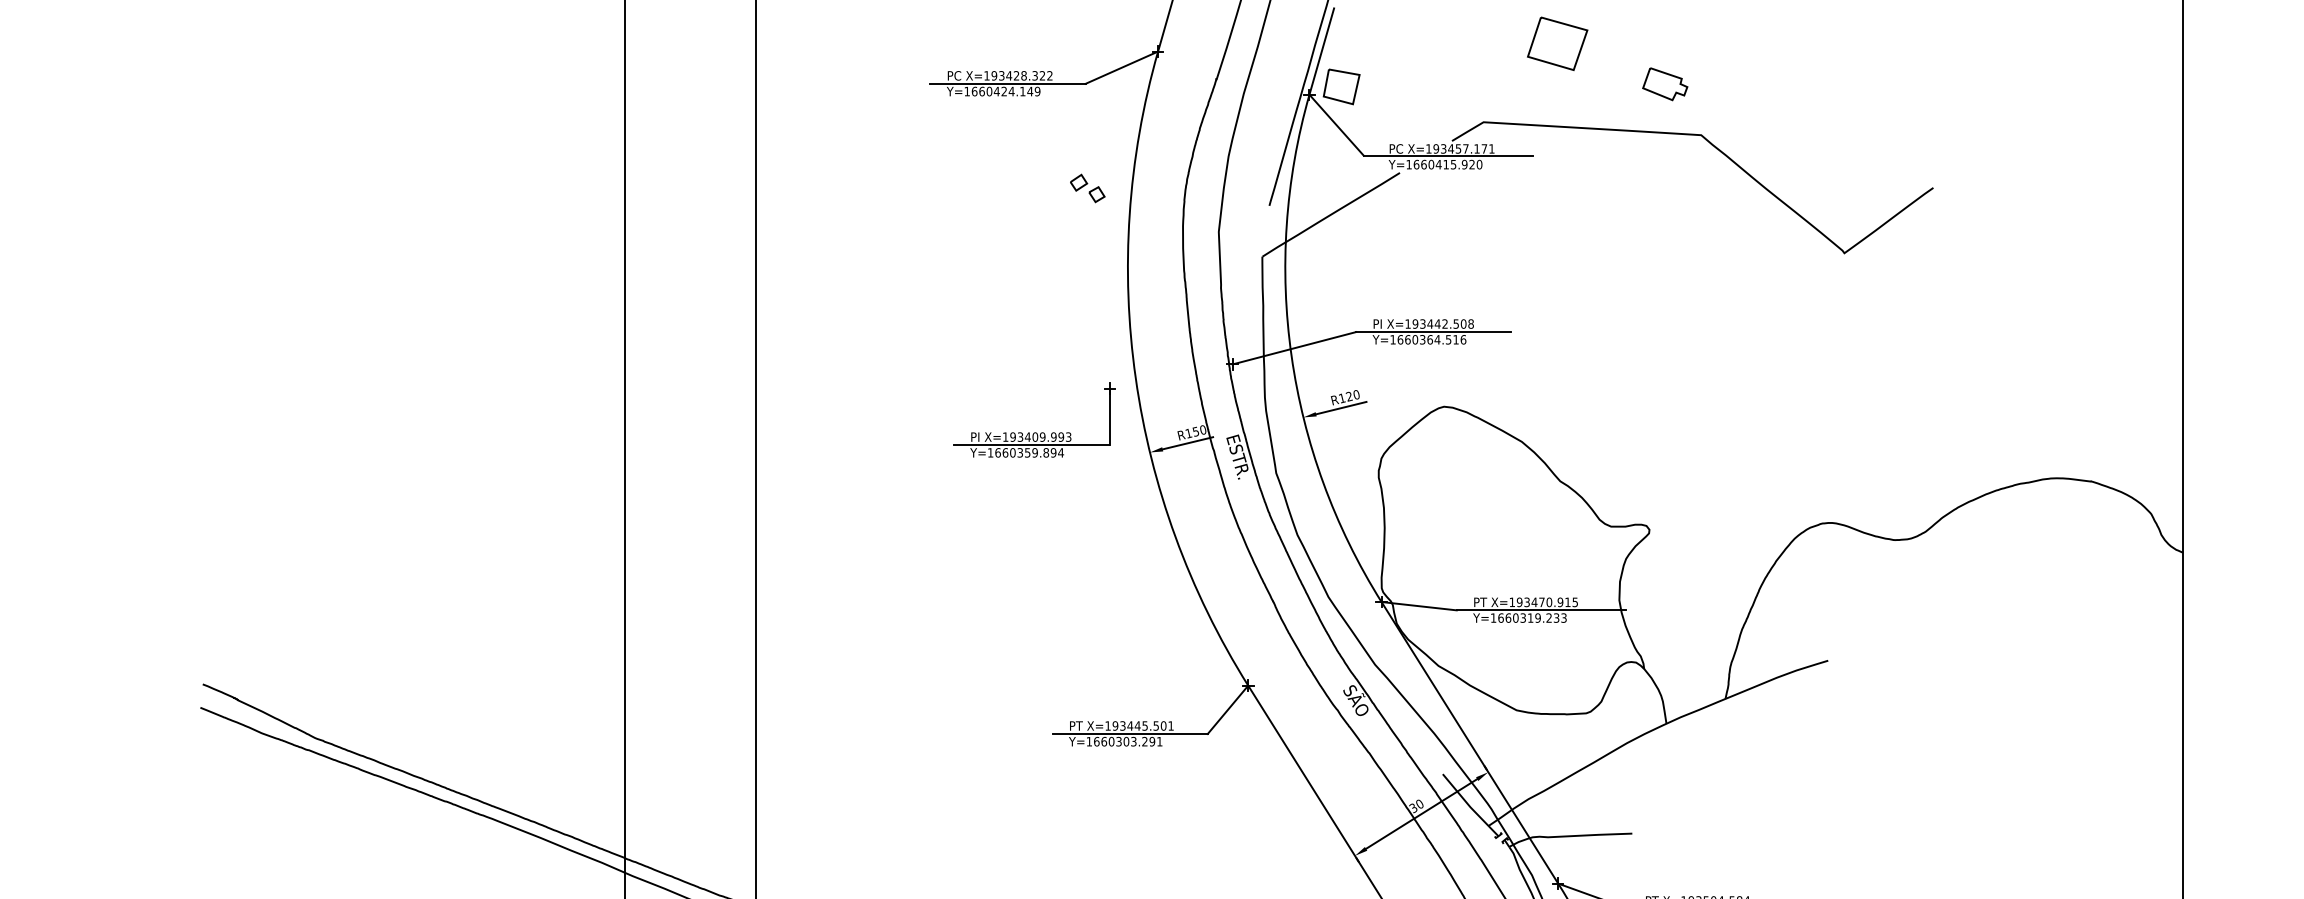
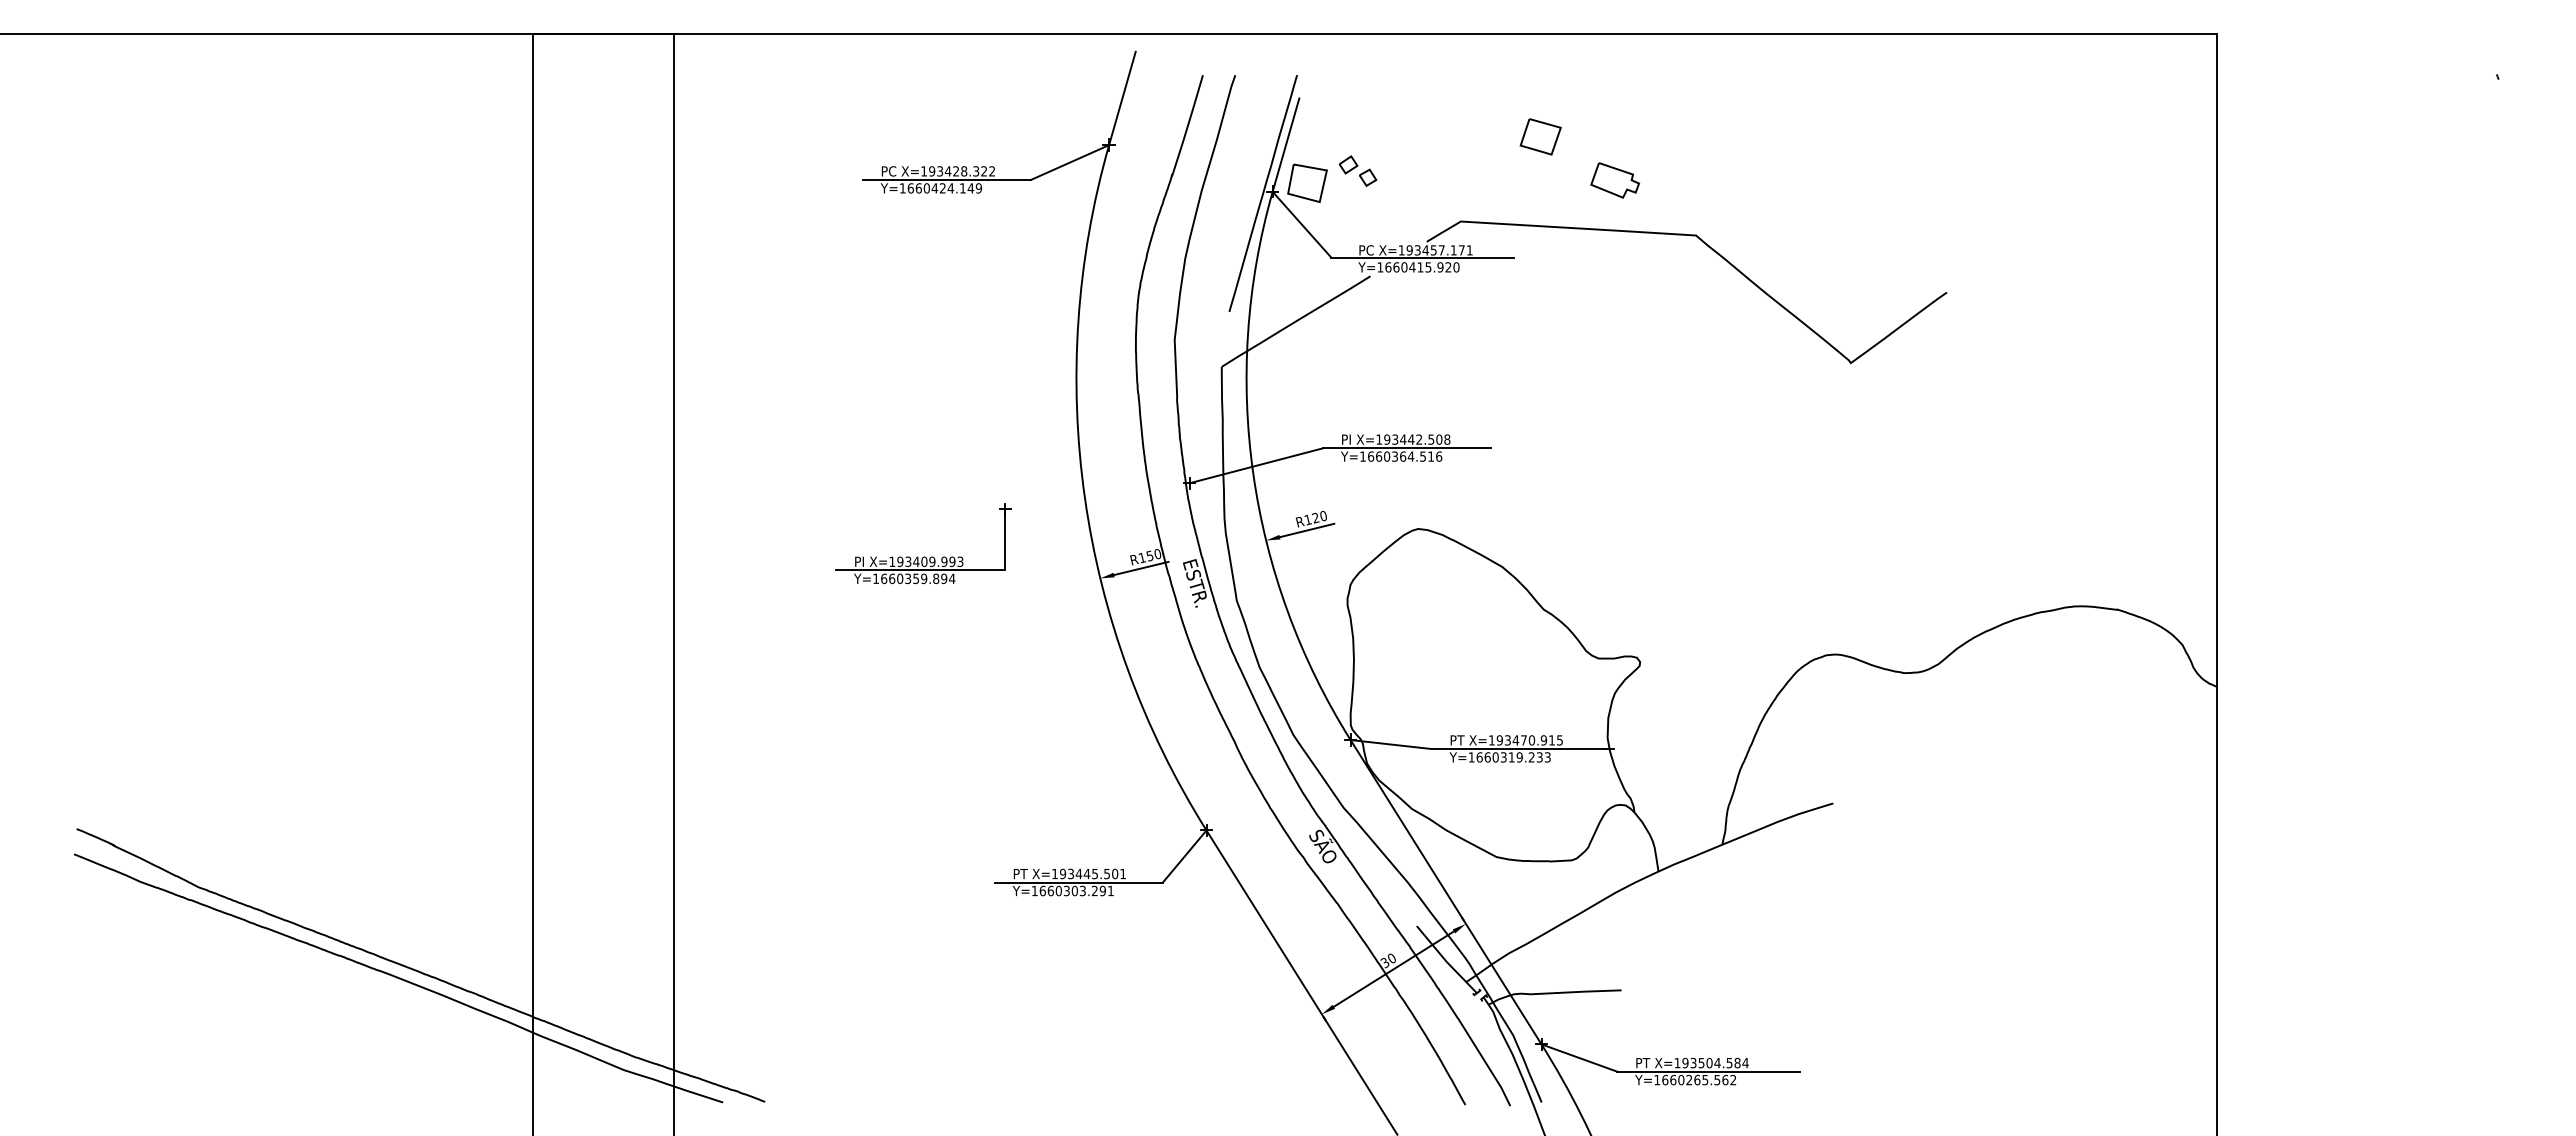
part: (1557, 43) -> (1540, 136), size x0.62
part: (1665, 84) -> (1615, 180), moved
part: (1088, 187) -> (1358, 170), moved
part: (1034, 432) -> (923, 556), moved

